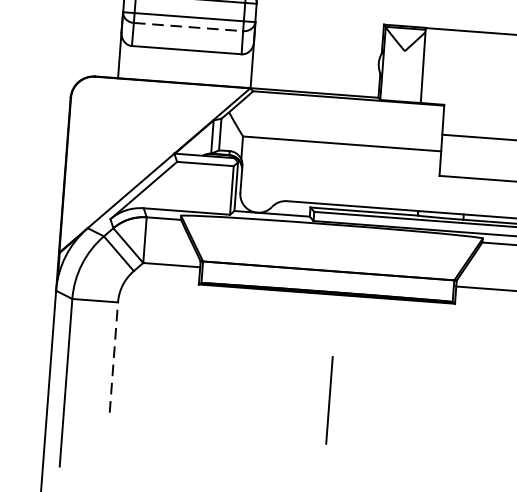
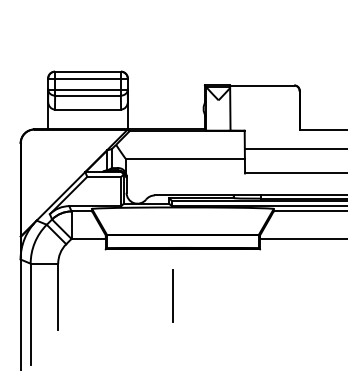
line: (189, 26) -> (88, 95), dashed -> solid
line: (114, 356) -> (58, 296), dashed -> solid
line: (328, 399) -> (172, 295), moved

